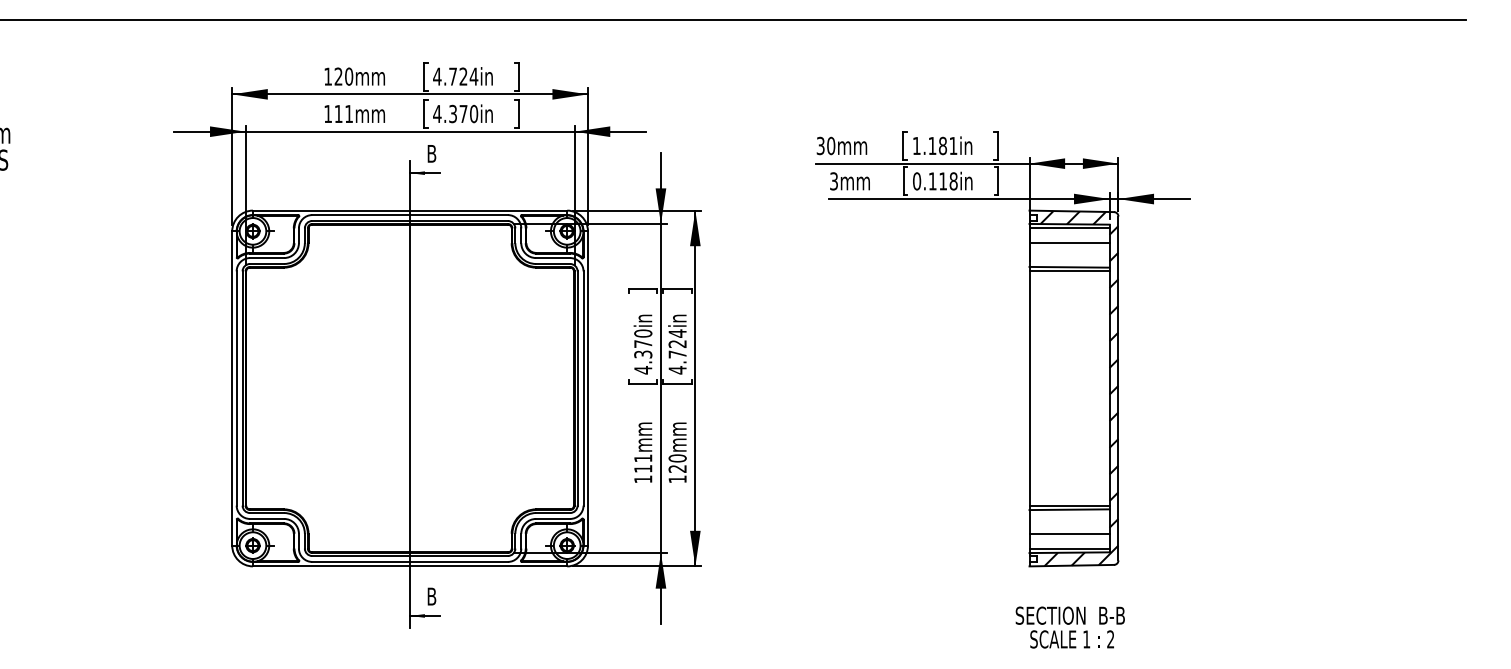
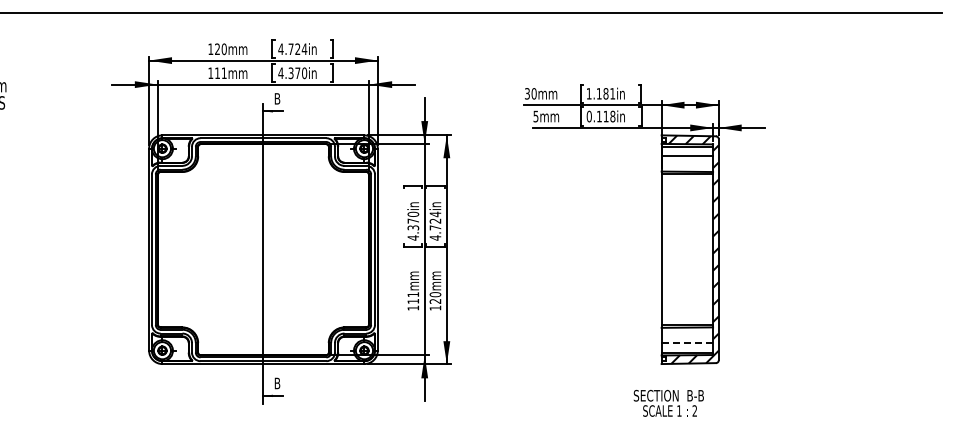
text: (833, 179) -> (535, 115), 3mm -> 5mm
line: (1069, 534) -> (687, 343), solid -> dashed
text: (1069, 626) -> (668, 402), moved

